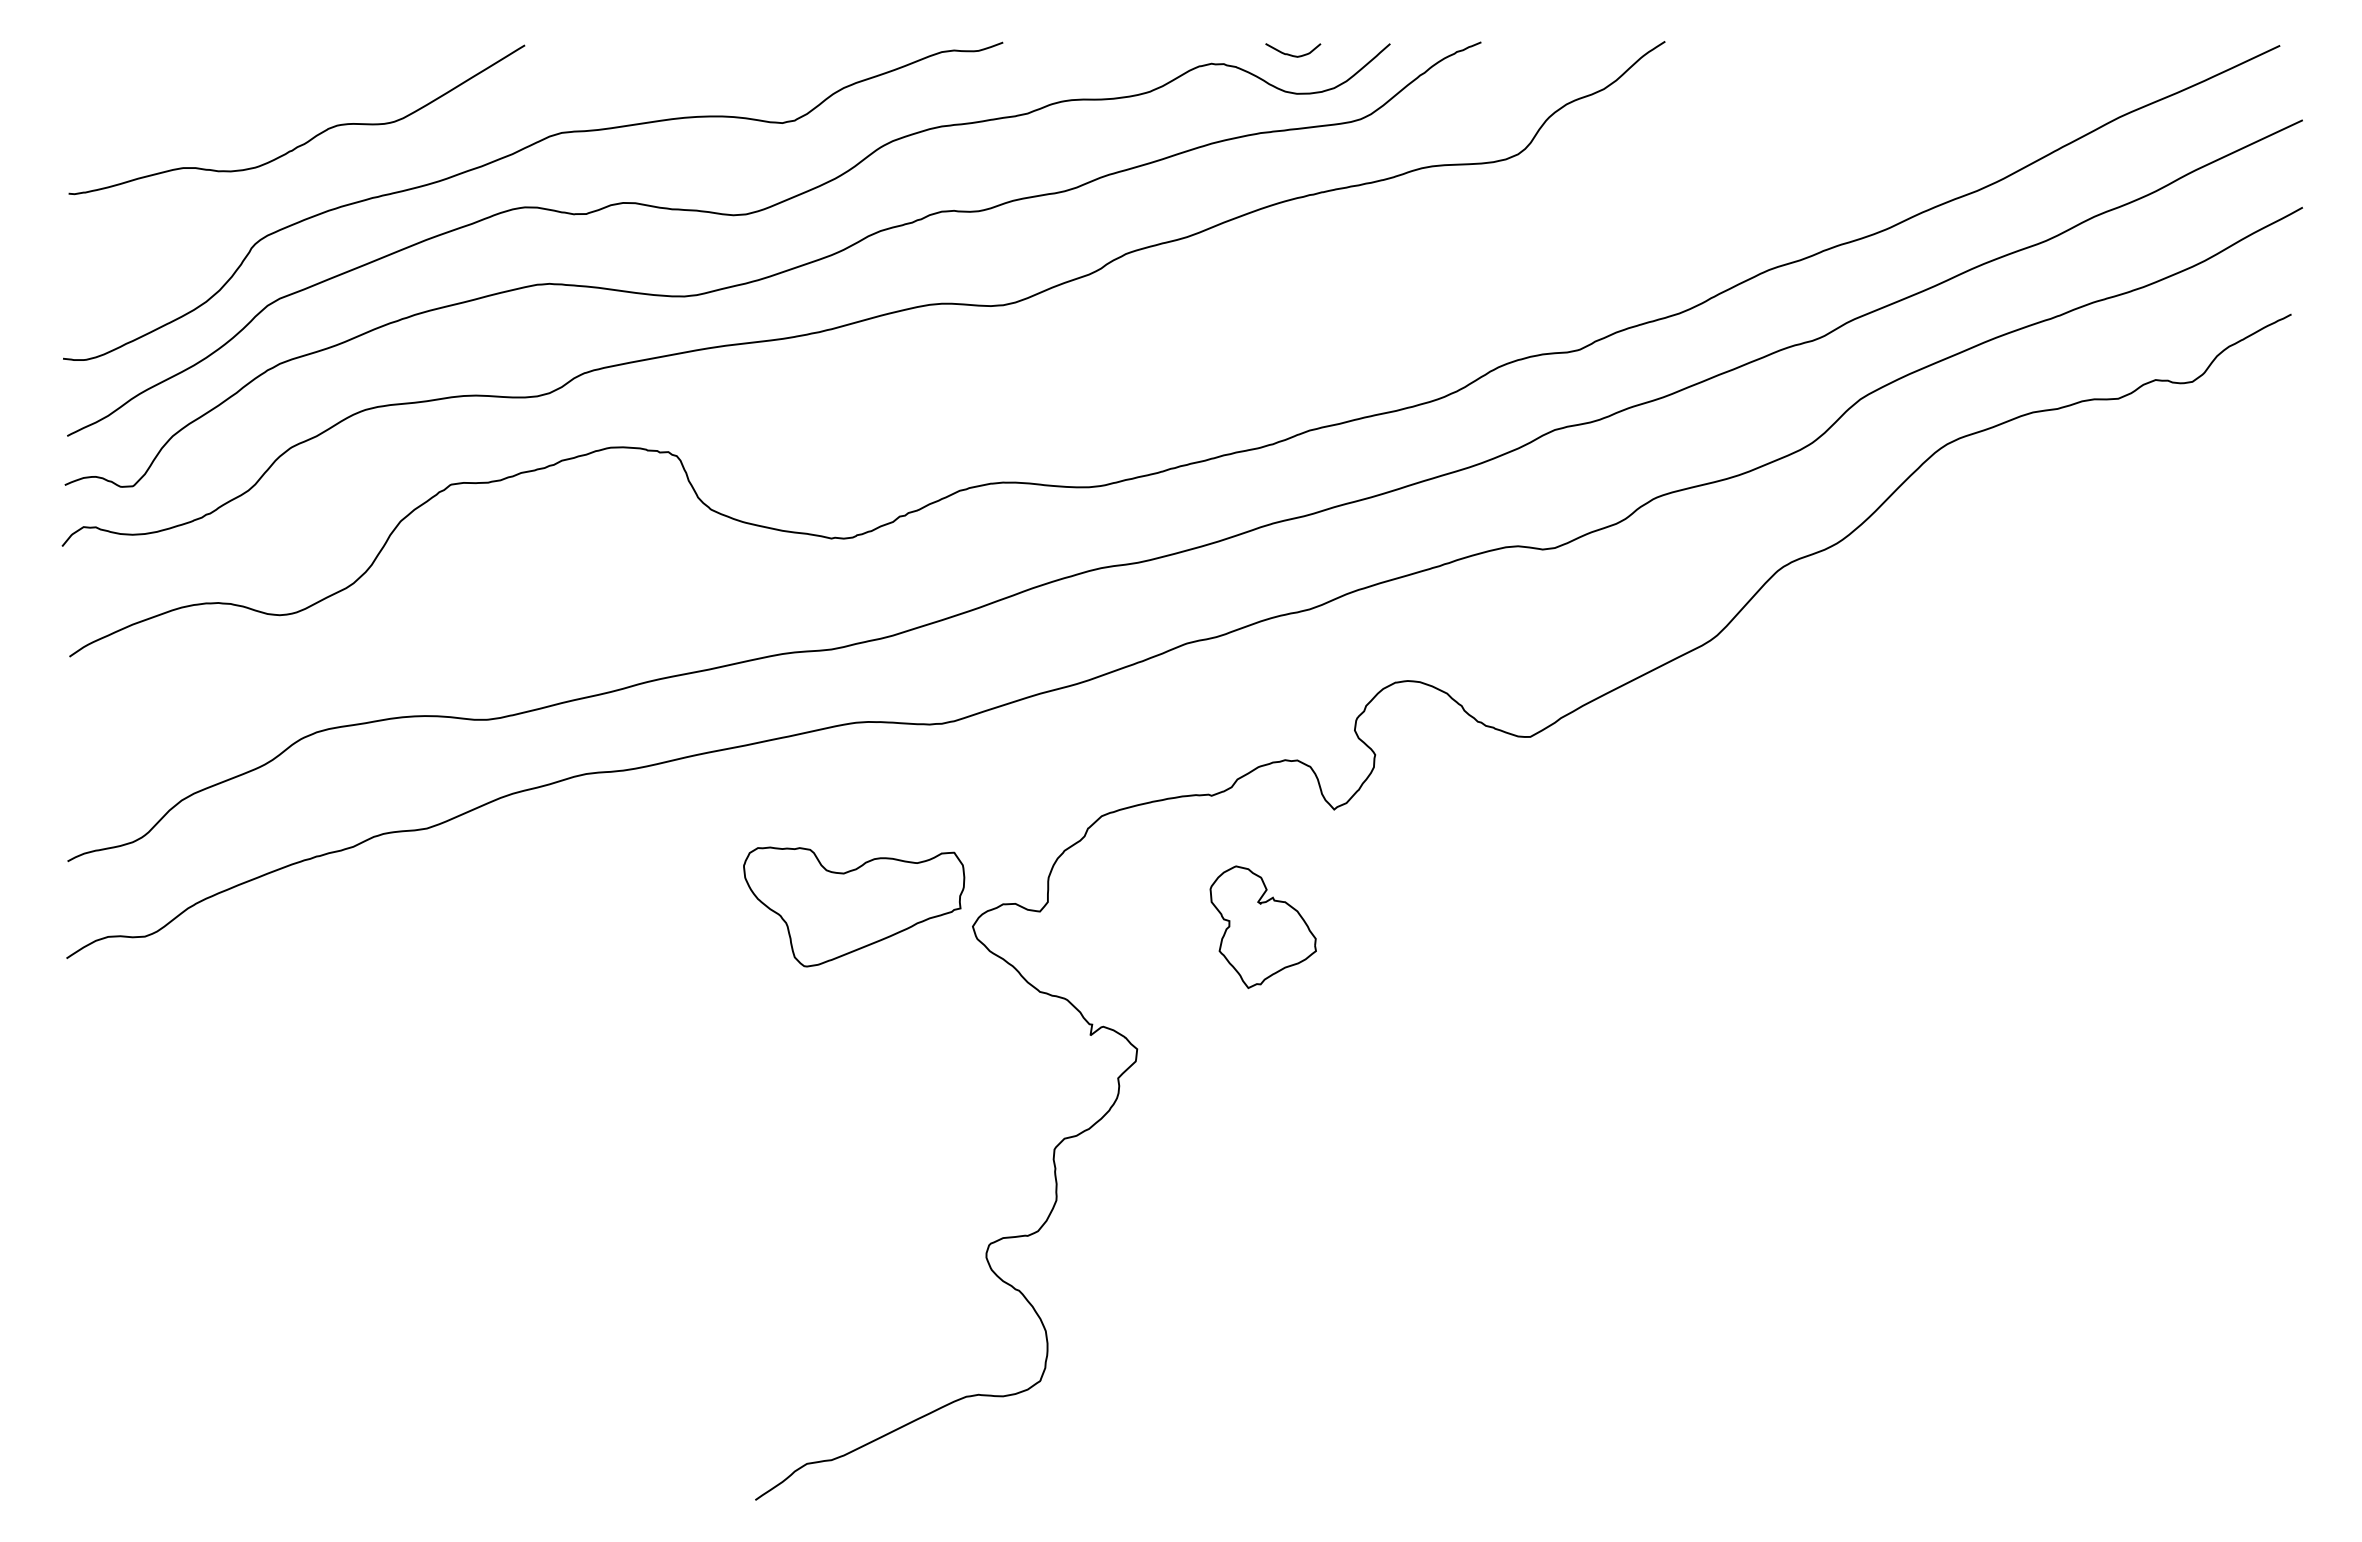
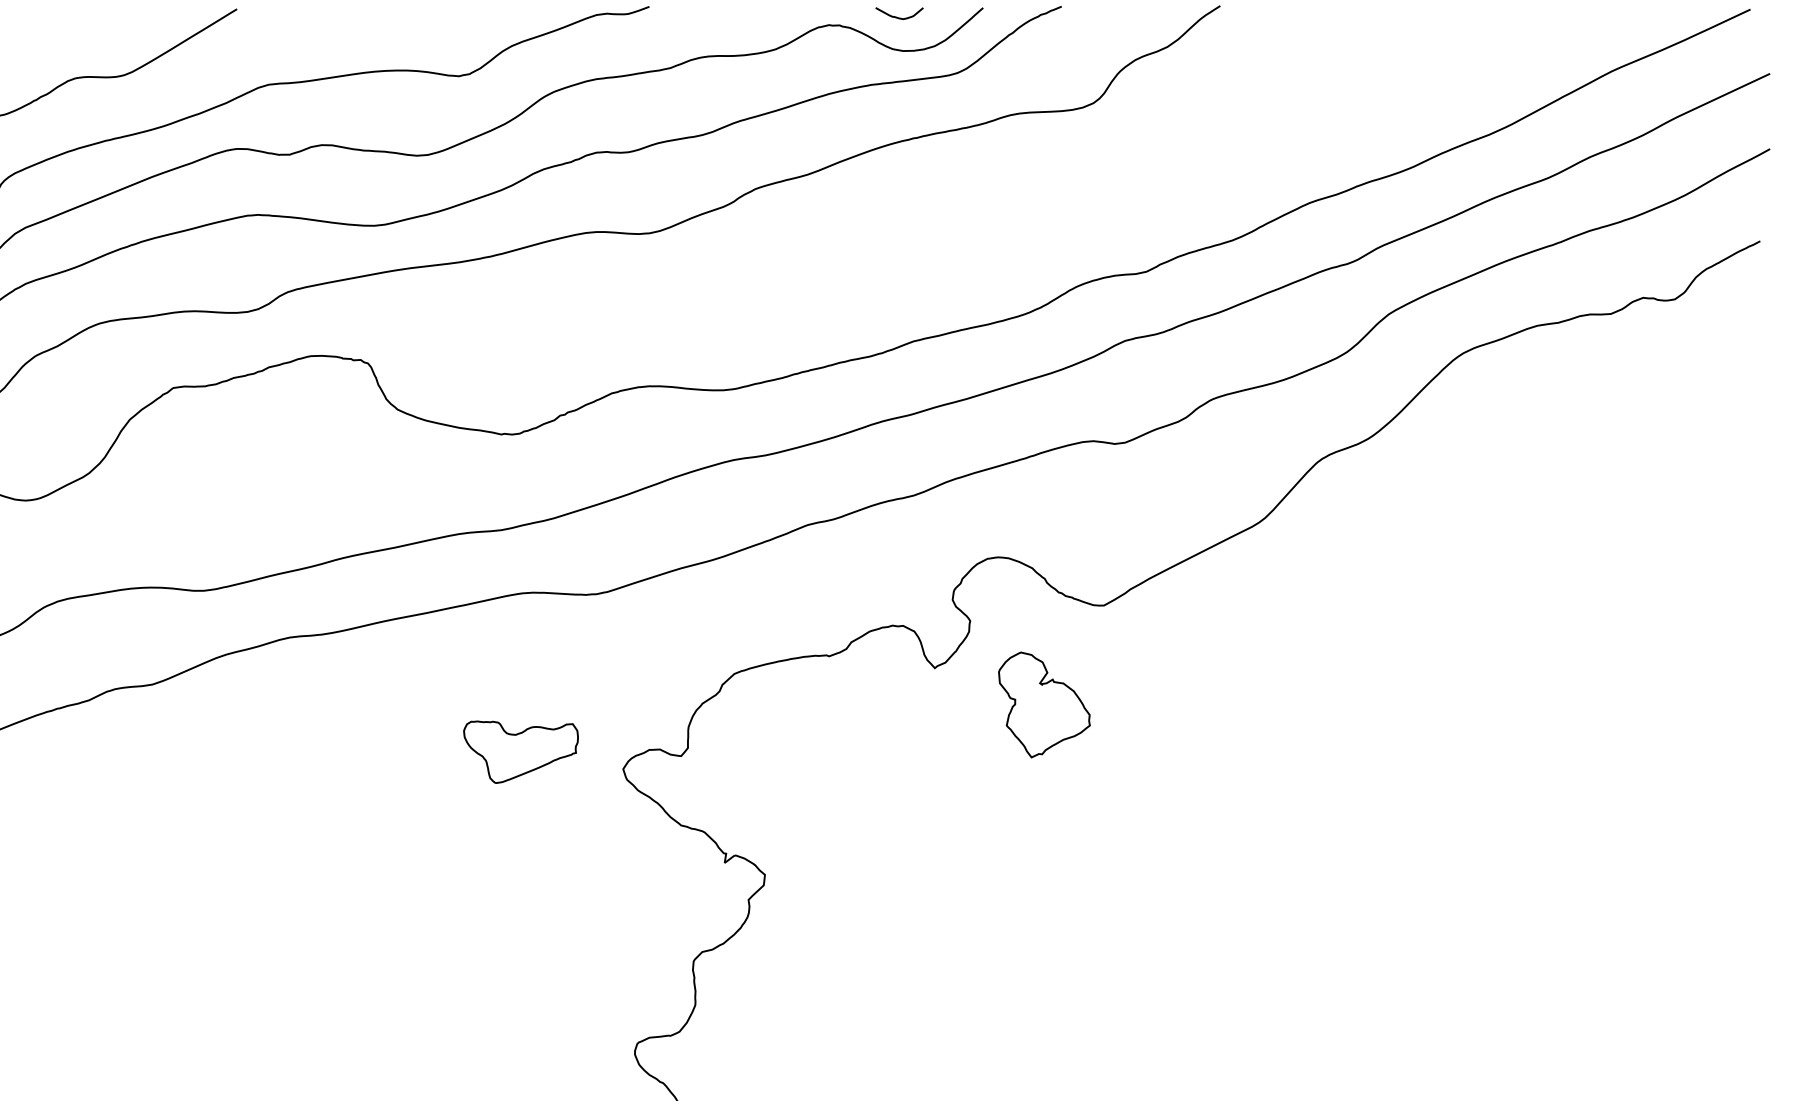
part: (854, 906) -> (521, 751), size x0.6
part: (1262, 926) -> (1043, 704), moved

